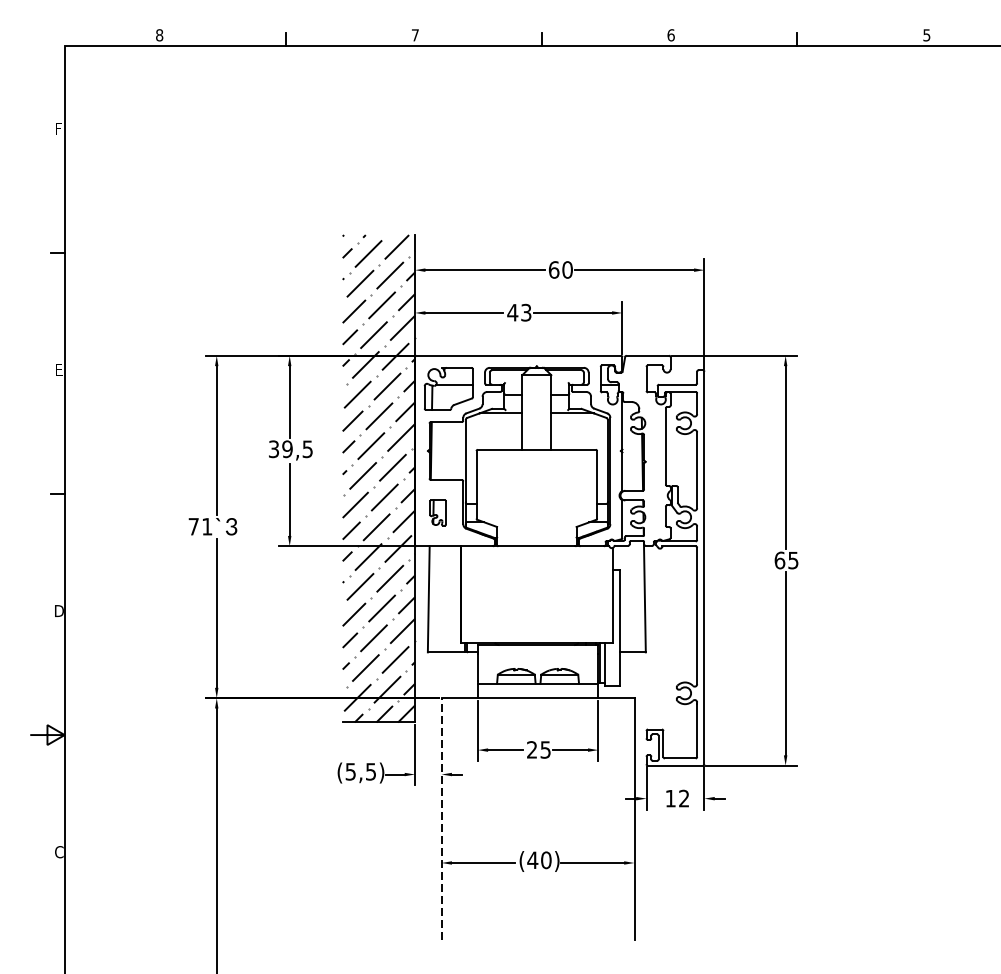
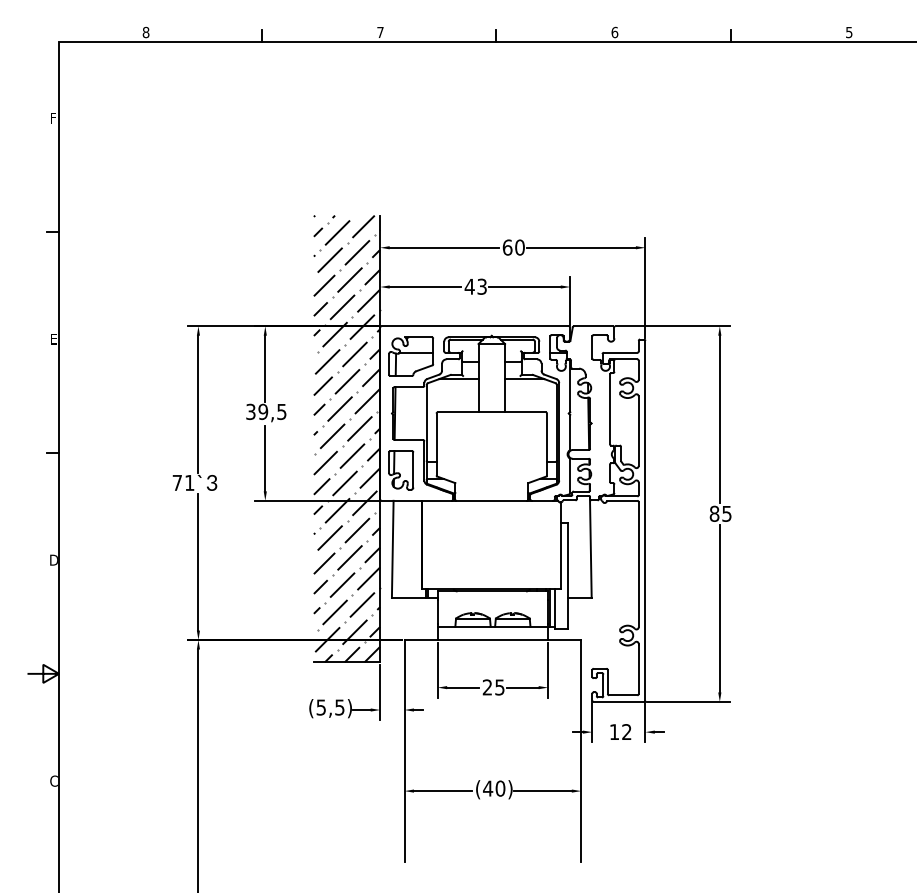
part: (438, 513) -> (401, 470), size x1.67
text: (779, 560) -> (714, 513), 65 -> 85
line: (441, 818) -> (404, 750), dashed -> solid

